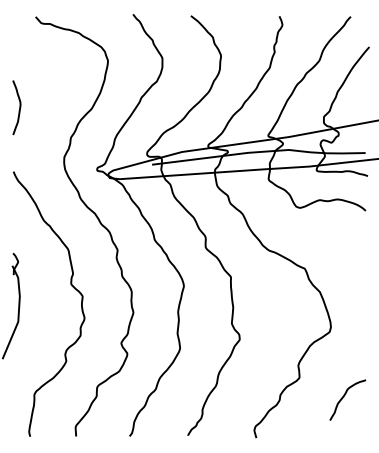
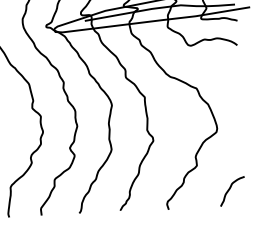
curve: (343, 398) -> (229, 190), moved

